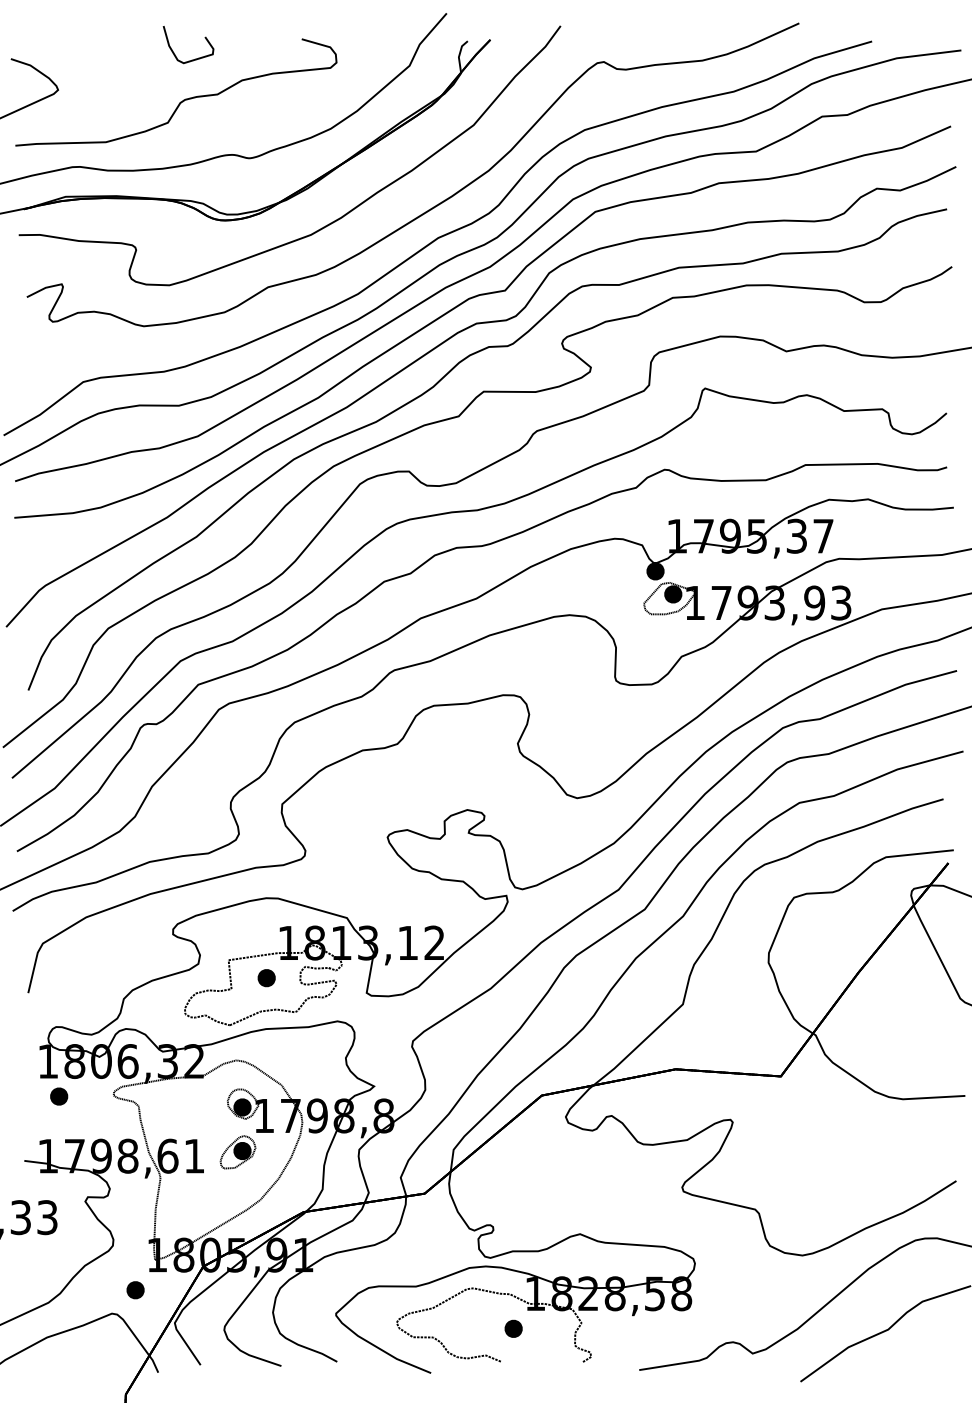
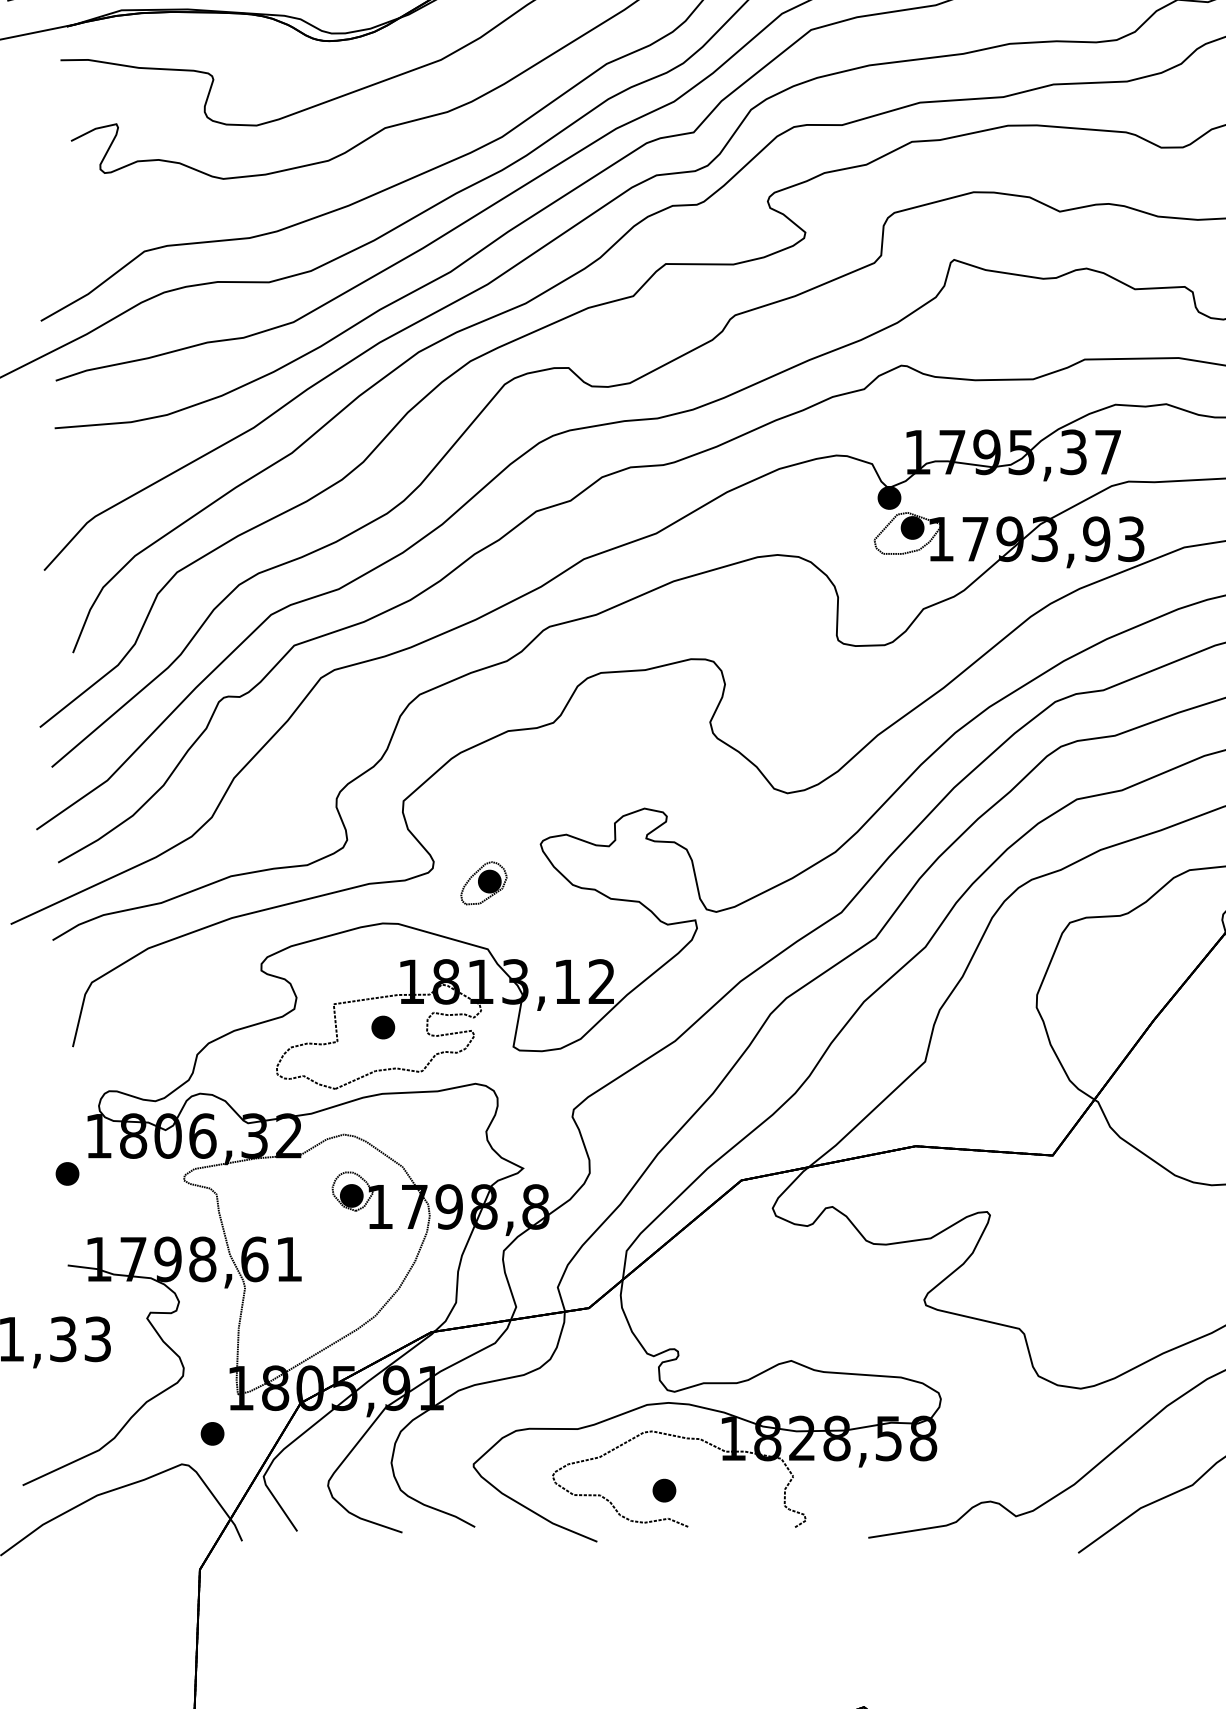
part: (59, 1096) -> (67, 1173), moved
part: (237, 1152) -> (483, 883), moved
part: (513, 1328) -> (664, 1490), moved

